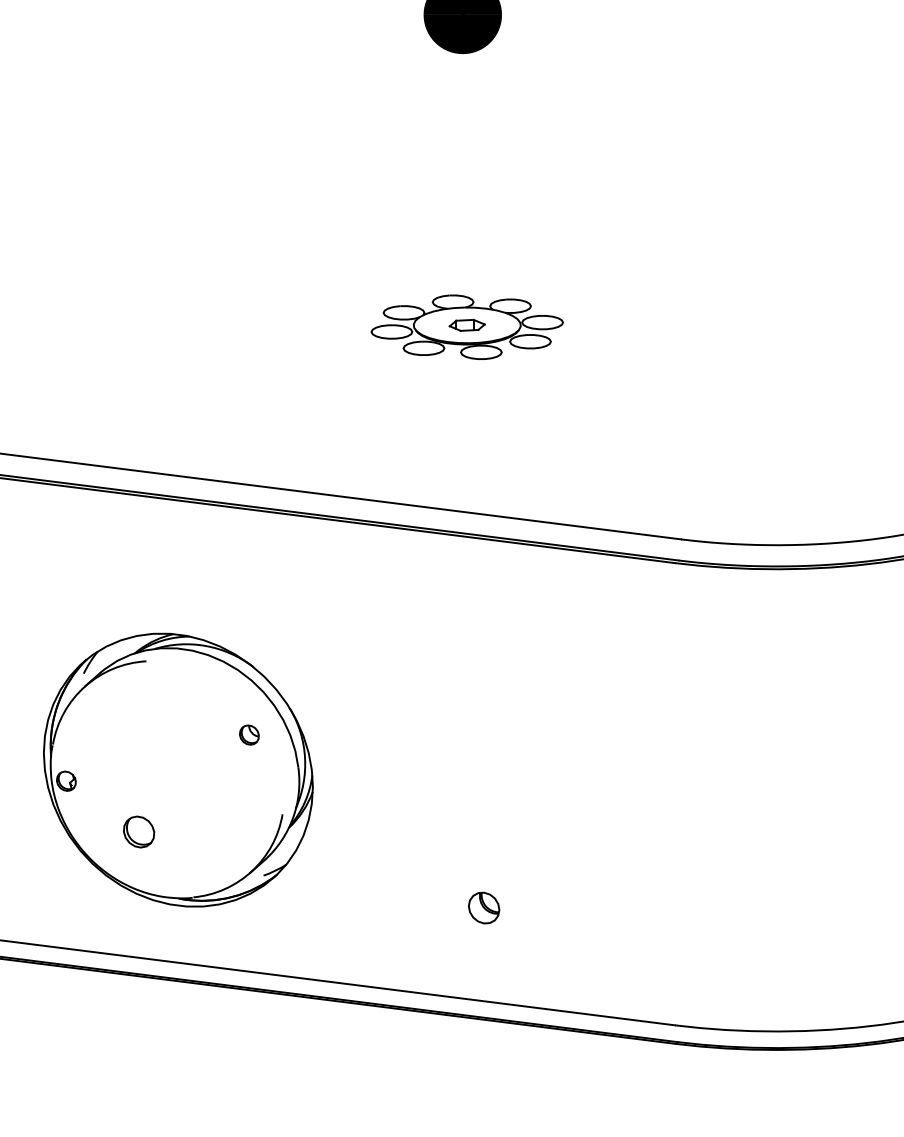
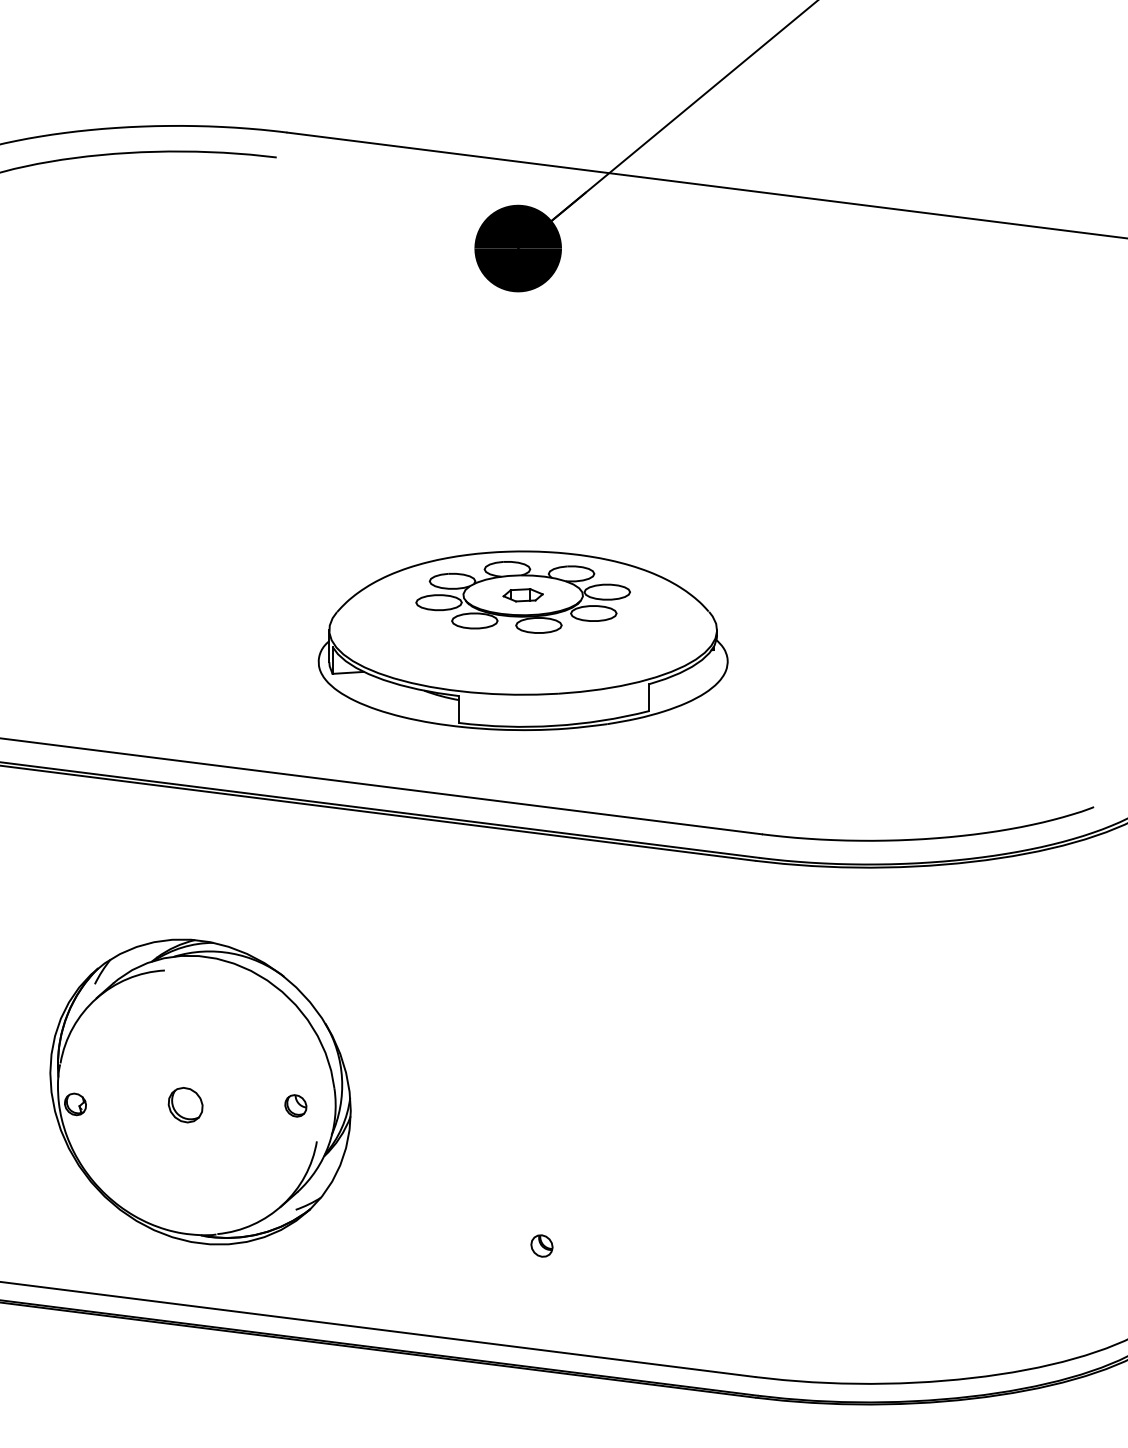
part: (466, 365) -> (522, 640), added
part: (249, 734) -> (295, 1105), moved
part: (138, 832) -> (185, 1105), moved
part: (483, 907) -> (541, 1245), size x0.62

